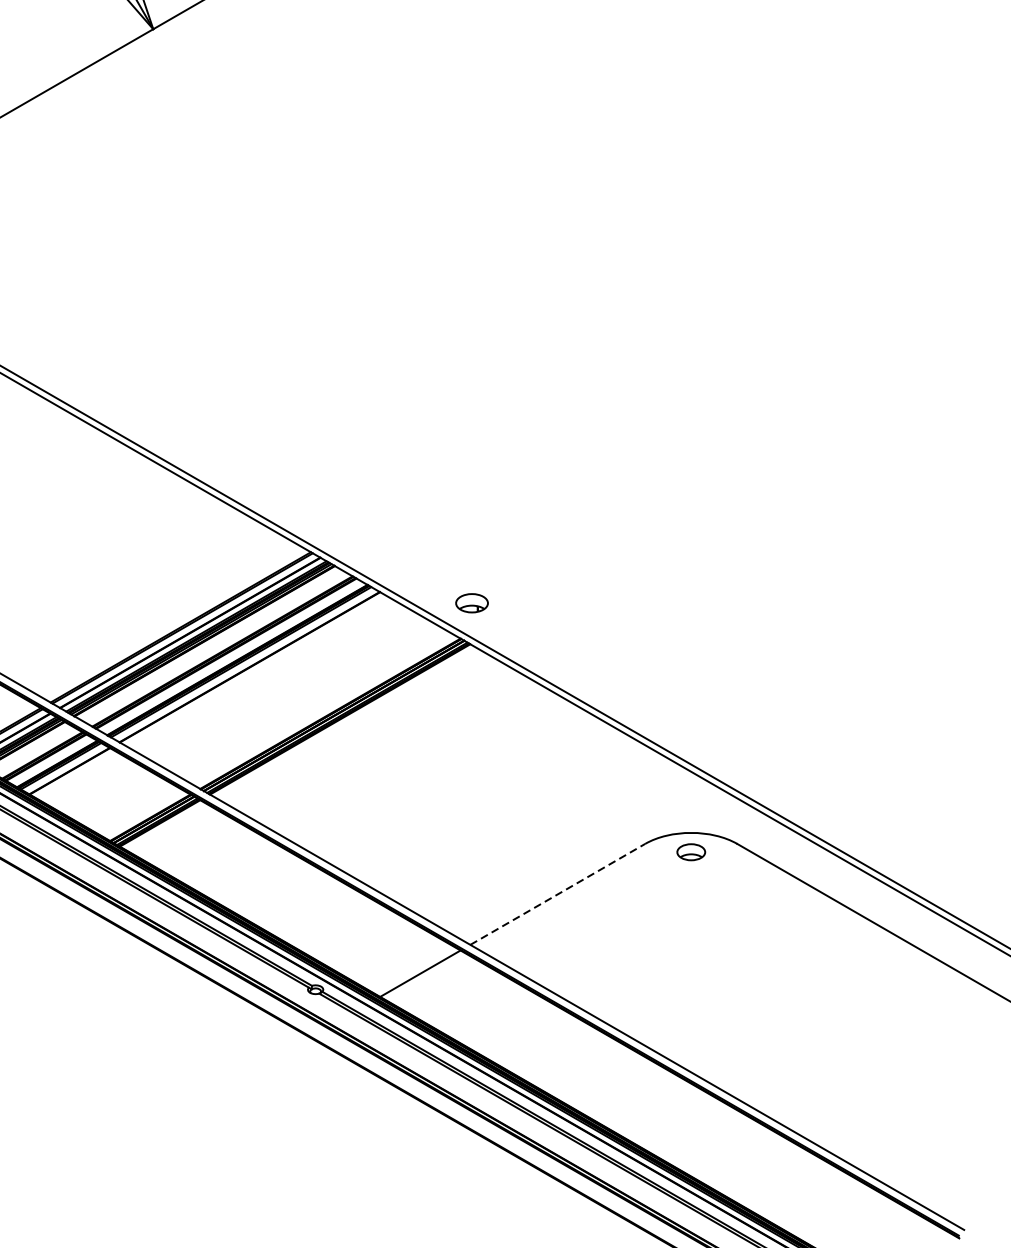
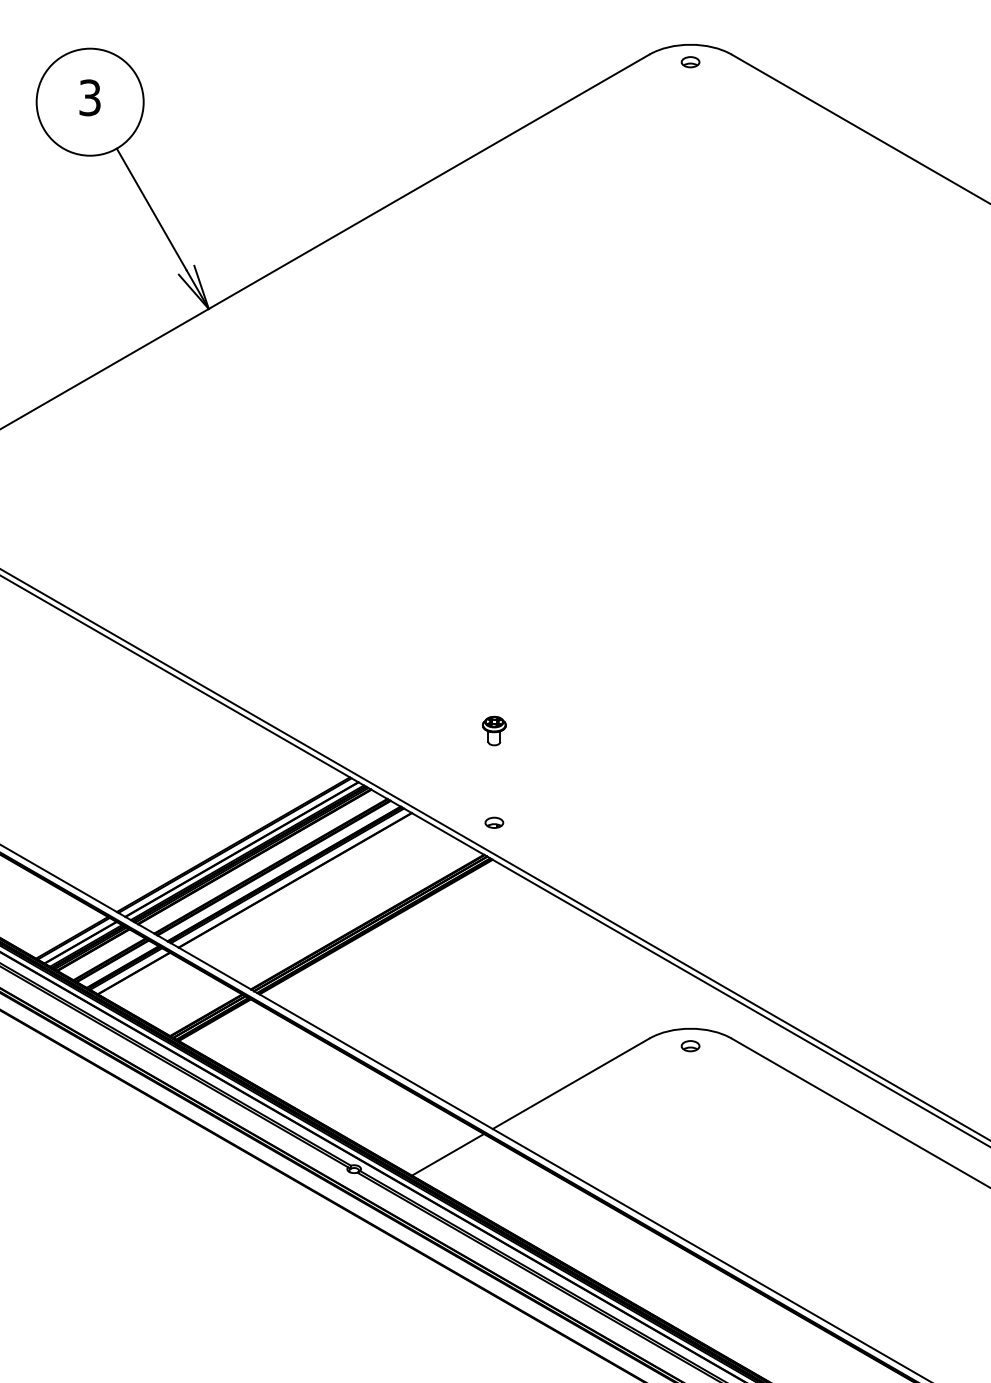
part: (471, 499) -> (493, 730), added
part: (472, 602) -> (494, 822), size x0.62
part: (691, 852) -> (690, 1046), size x0.71
line: (558, 894) -> (571, 1083), dashed -> solid

